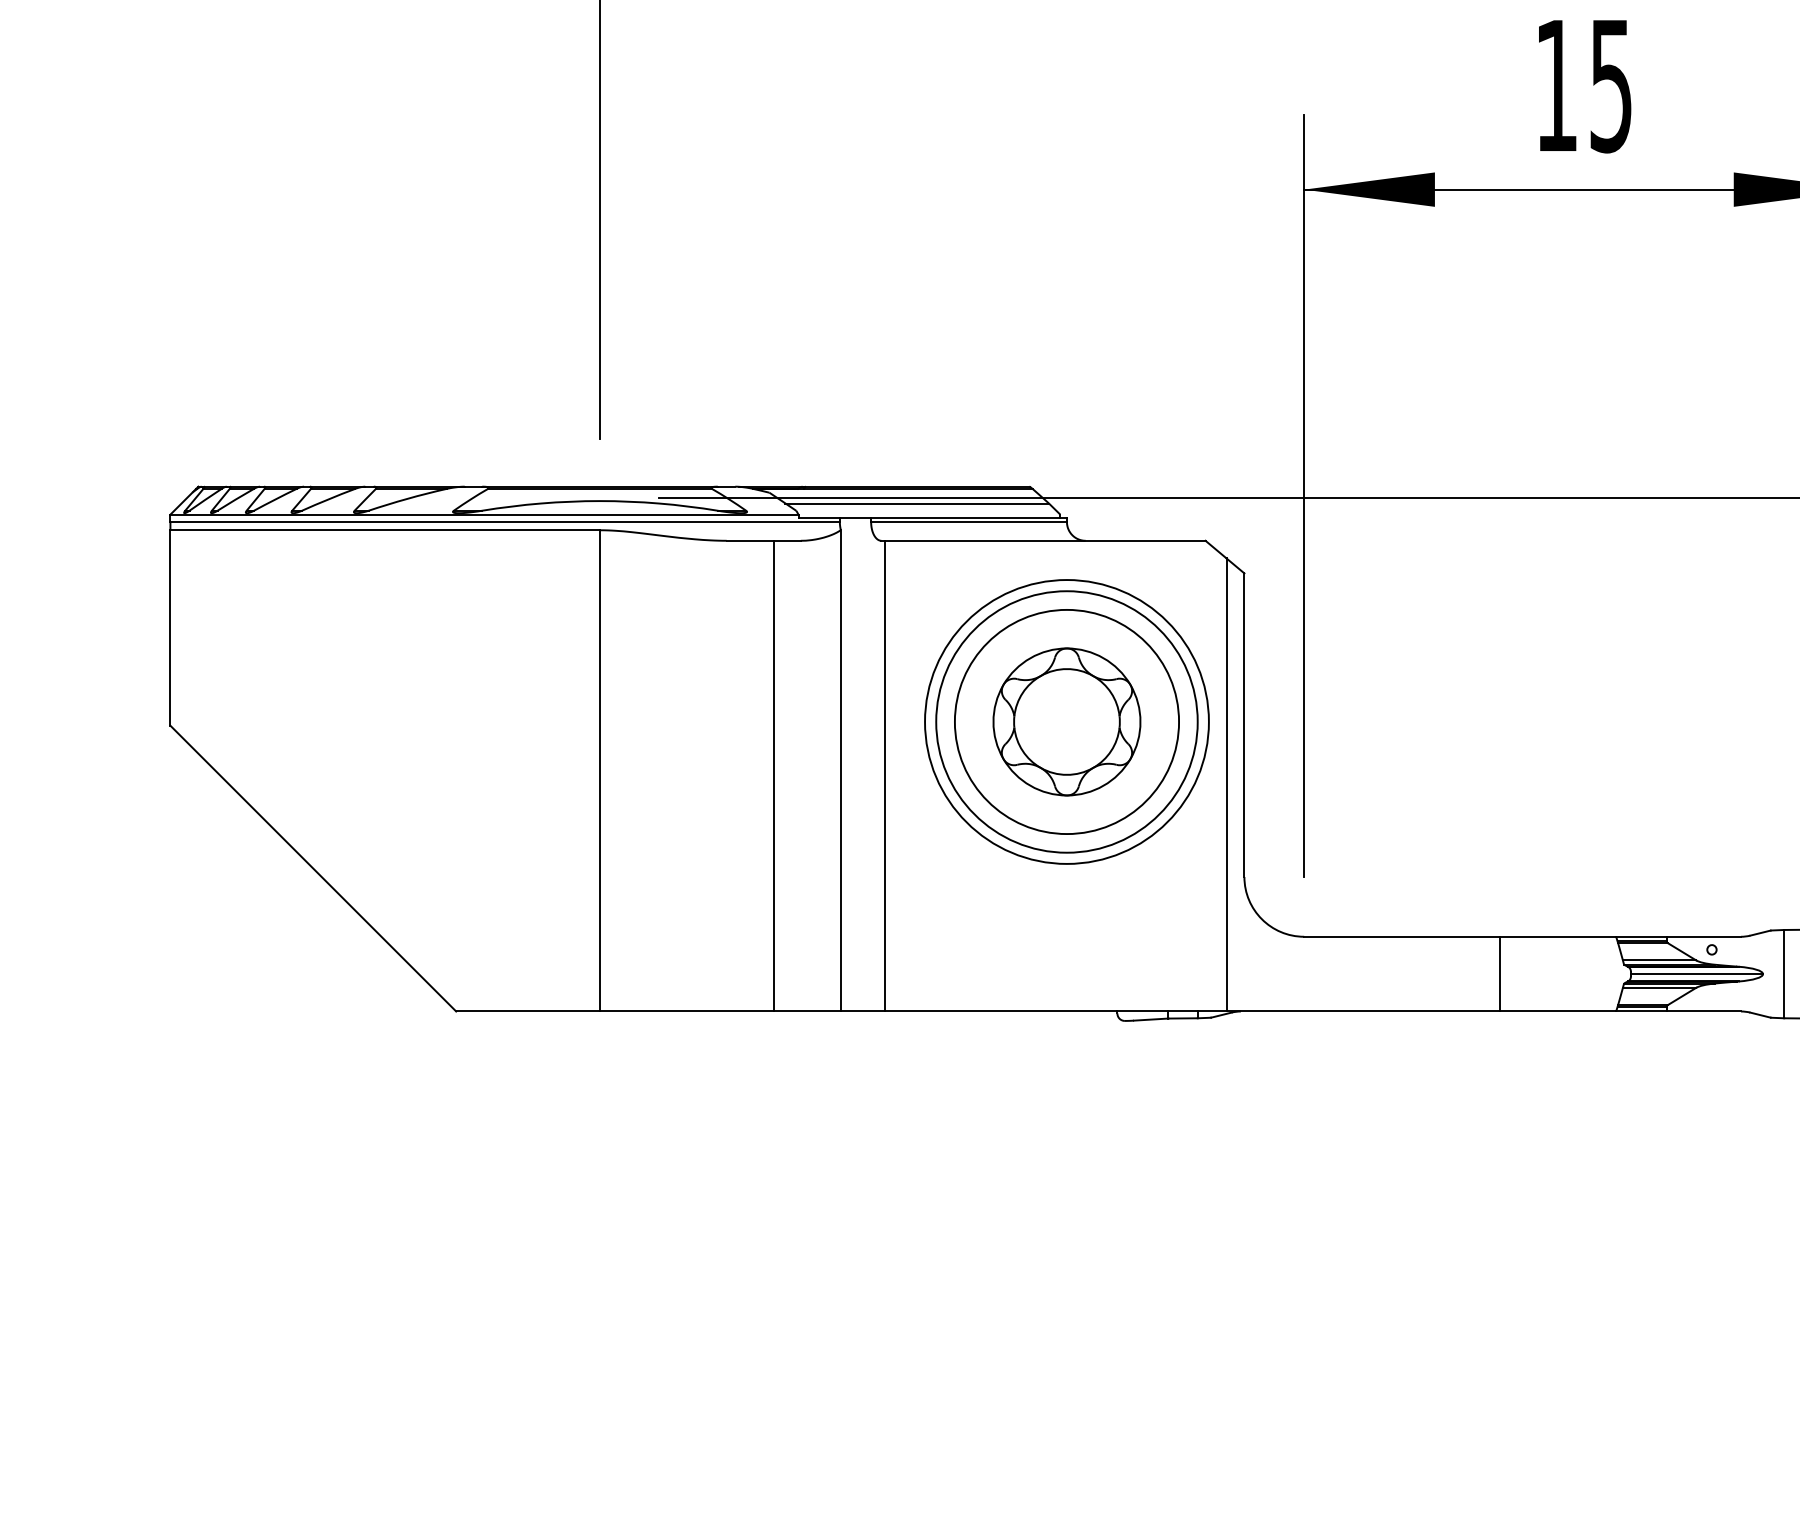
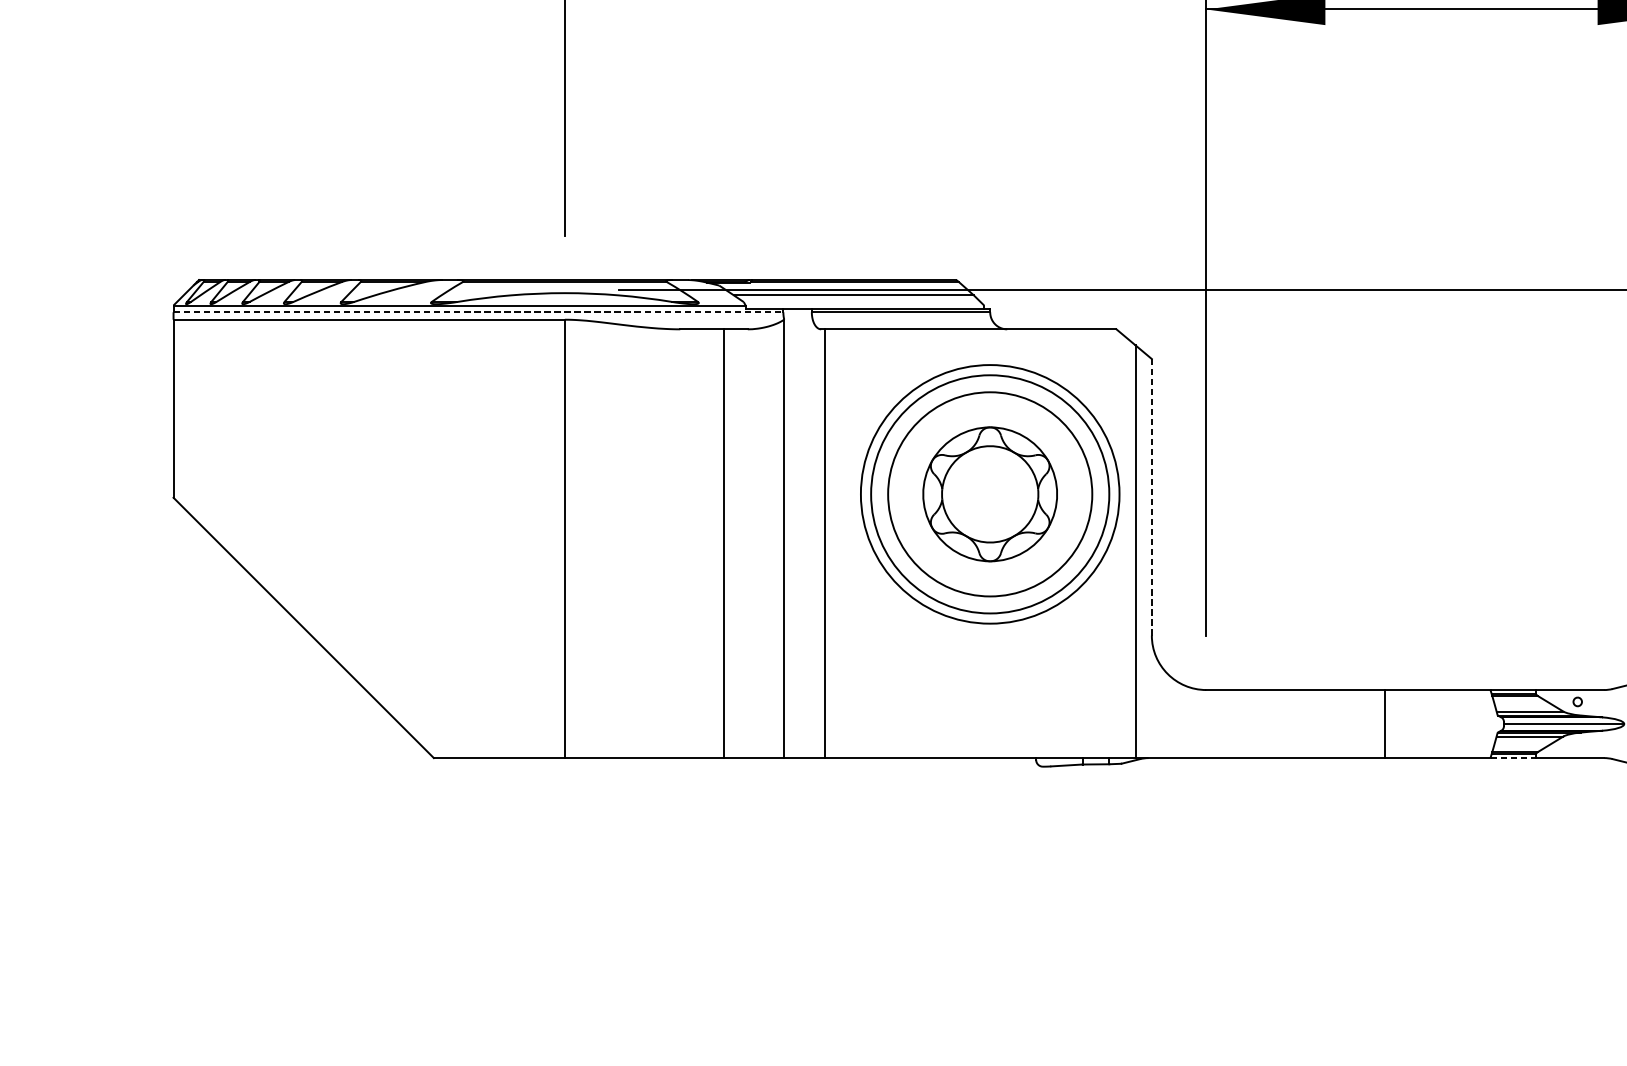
line: (505, 522) -> (478, 312), solid -> dashed
line: (1244, 725) -> (1151, 497), solid -> dashed
line: (1641, 1011) -> (1513, 758), solid -> dashed

